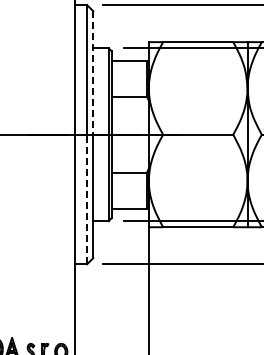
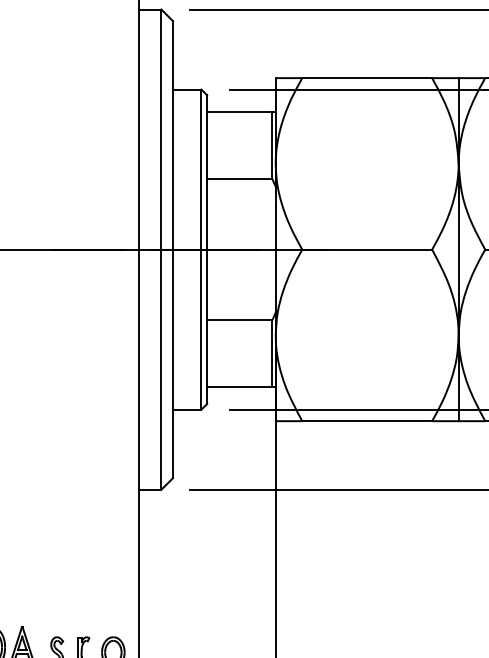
line: (93, 73) -> (173, 136), dashed -> solid
line: (87, 199) -> (162, 369), dashed -> solid

